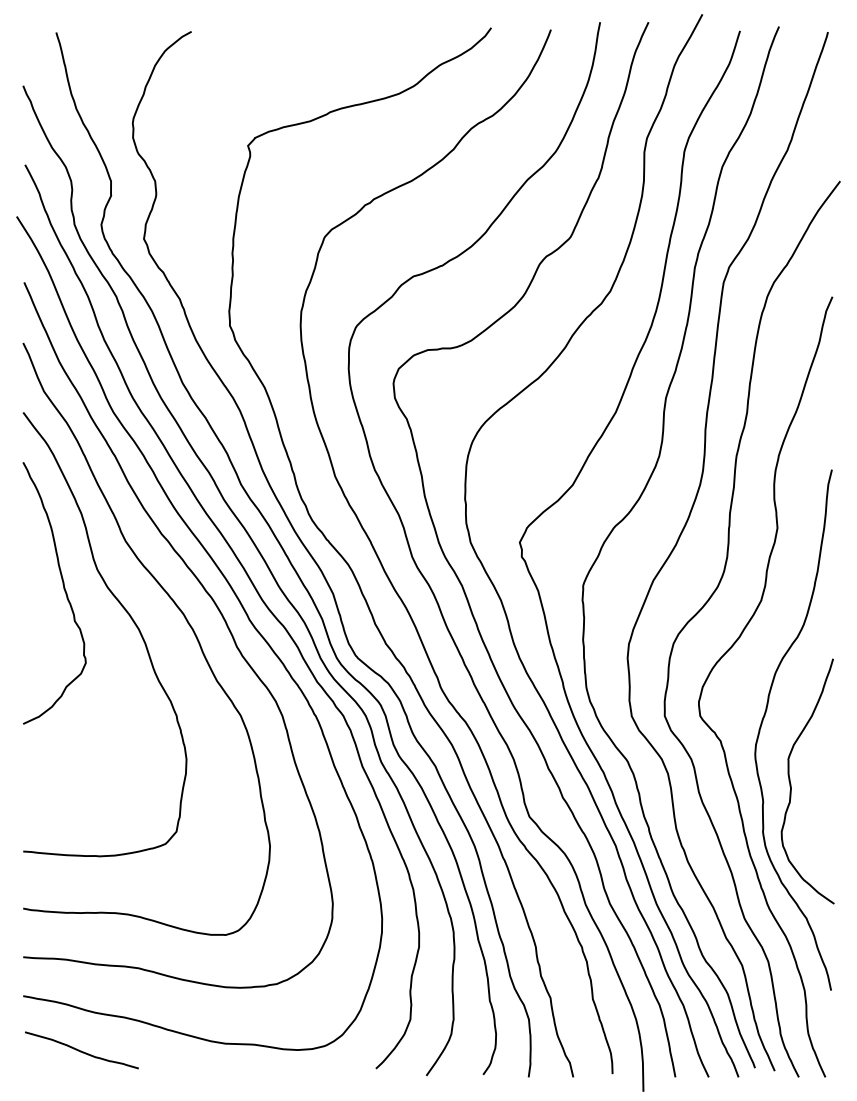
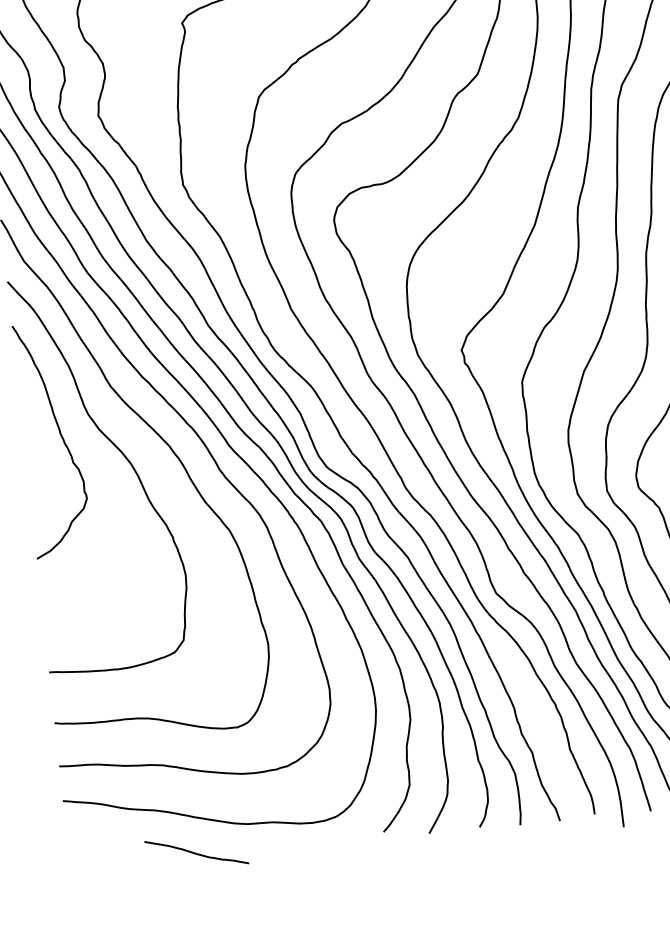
curve: (81, 1050) -> (196, 852), moved

